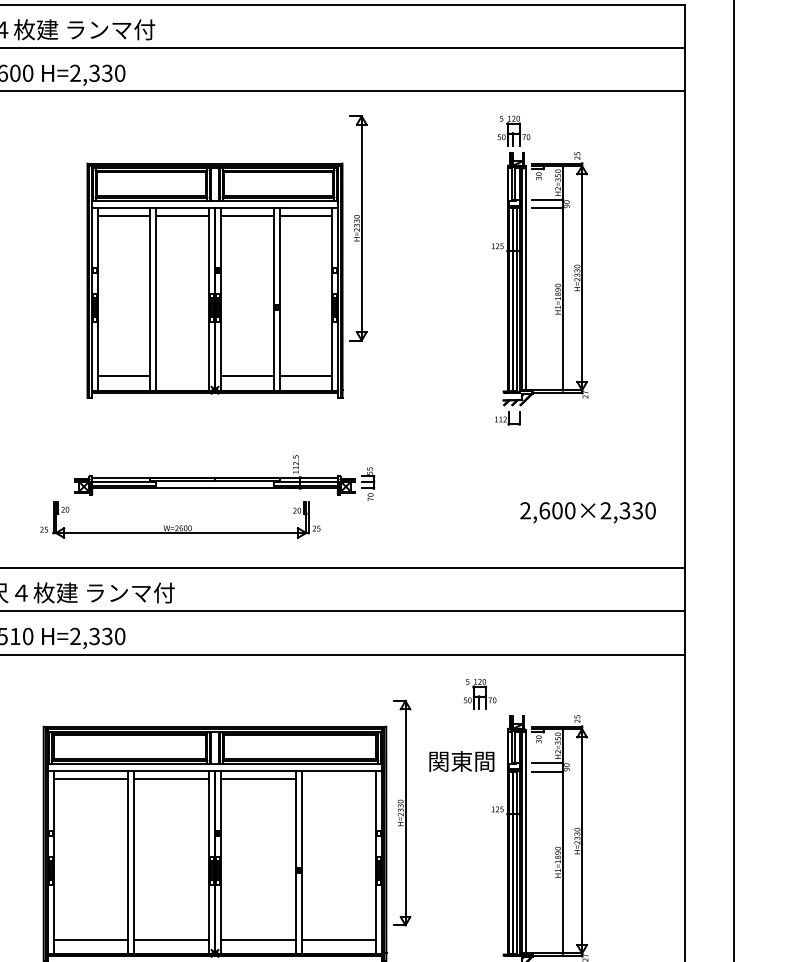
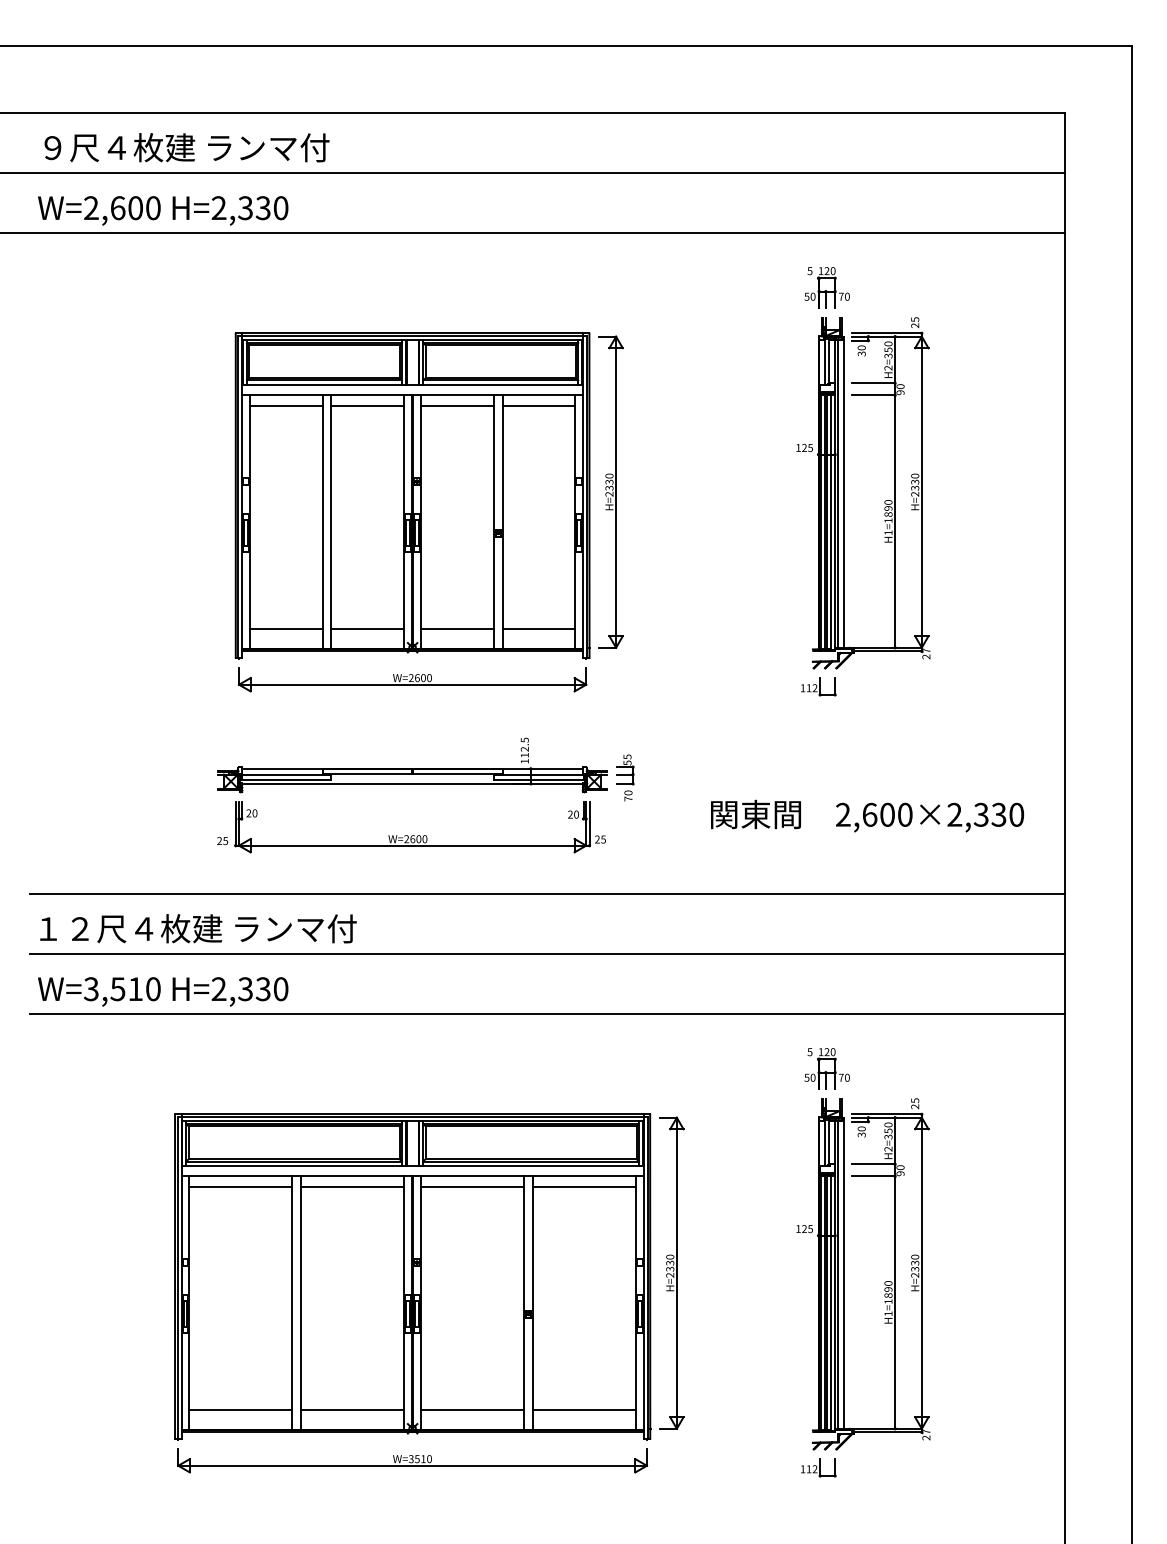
part: (357, 227) -> (610, 491), moved
line: (182, 376) -> (367, 628), added
part: (214, 413) -> (412, 679), added
part: (180, 525) -> (411, 835), moved
part: (479, 693) -> (826, 1068), moved
text: (461, 761) -> (755, 814), moved
line: (338, 779) -> (584, 1187), added
part: (401, 812) -> (671, 1272), moved

